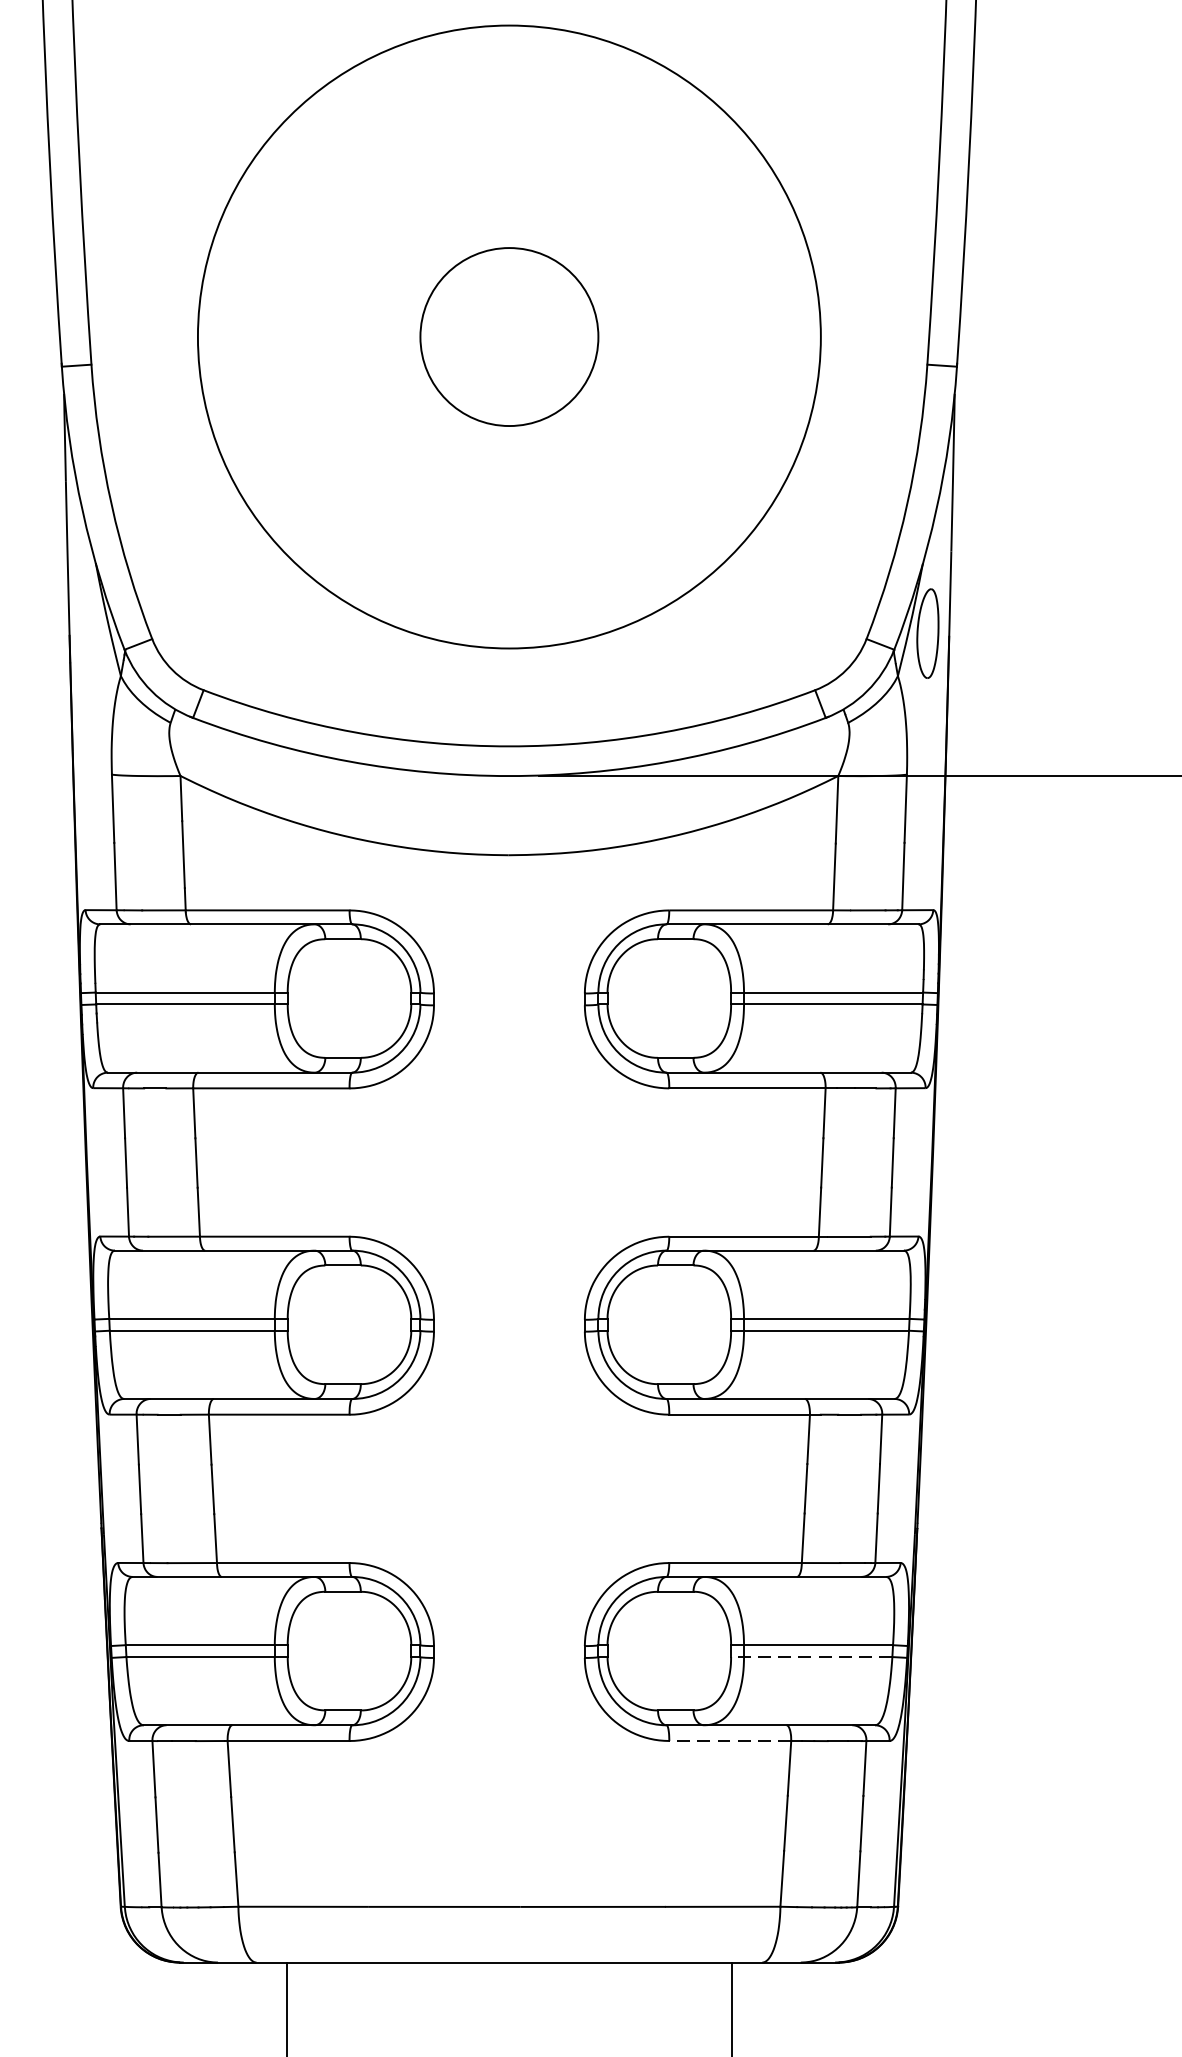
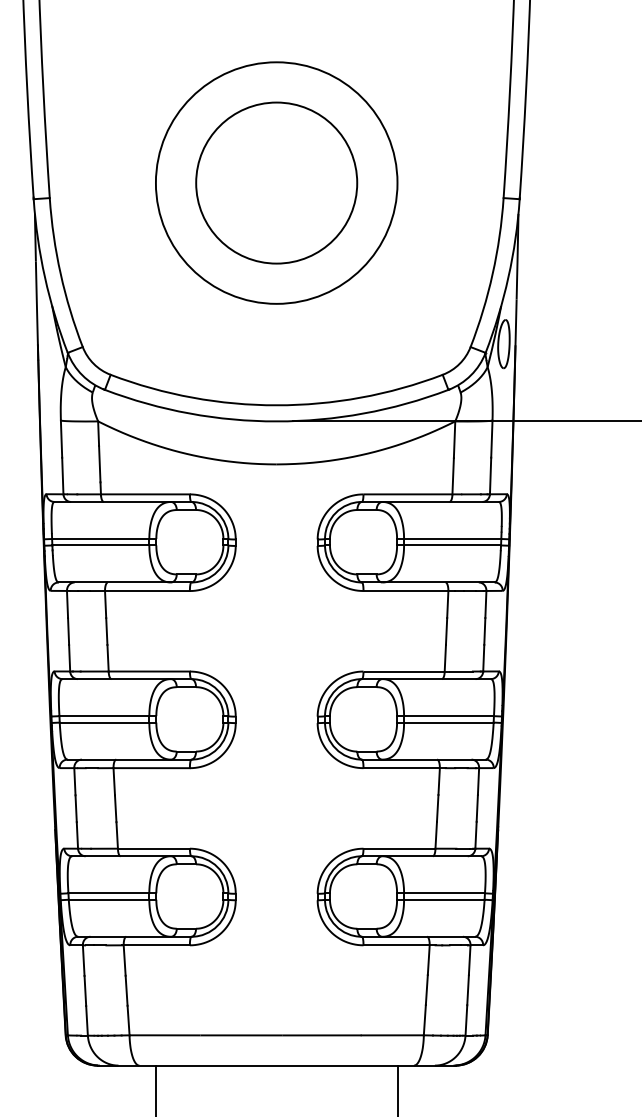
circle: (509, 335) -> (276, 182), size x0.71
circle: (509, 335) -> (276, 182), size x1.67
line: (811, 1656) -> (440, 899), dashed -> solid
line: (730, 1741) -> (396, 945), dashed -> solid

